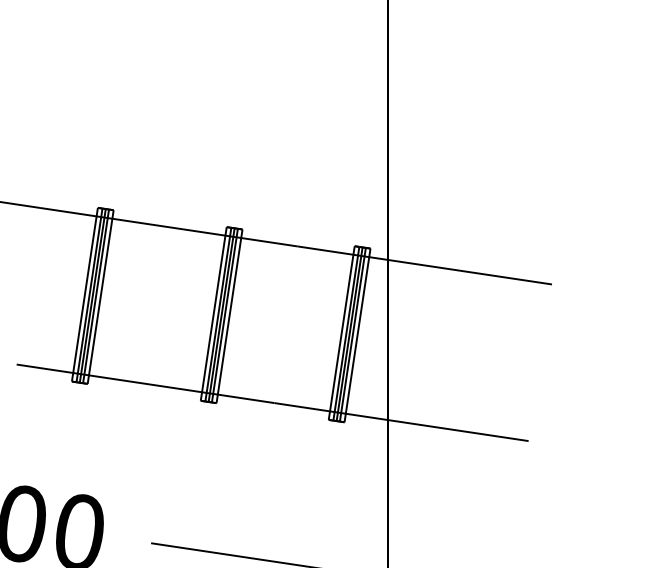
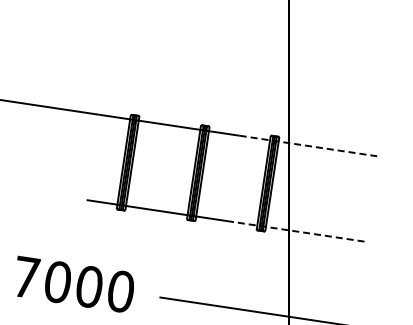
line: (425, 266) -> (309, 146), solid -> dashed
line: (401, 422) -> (296, 231), solid -> dashed

